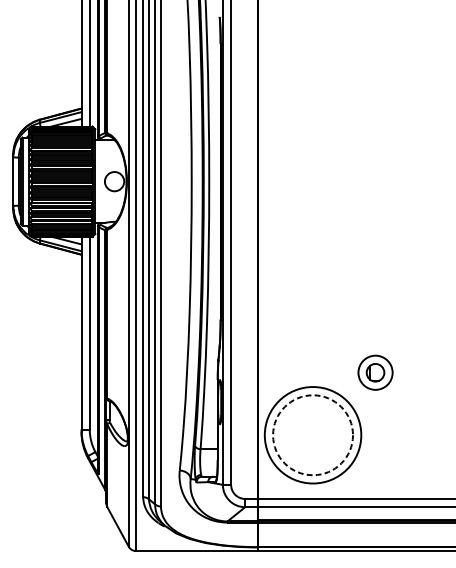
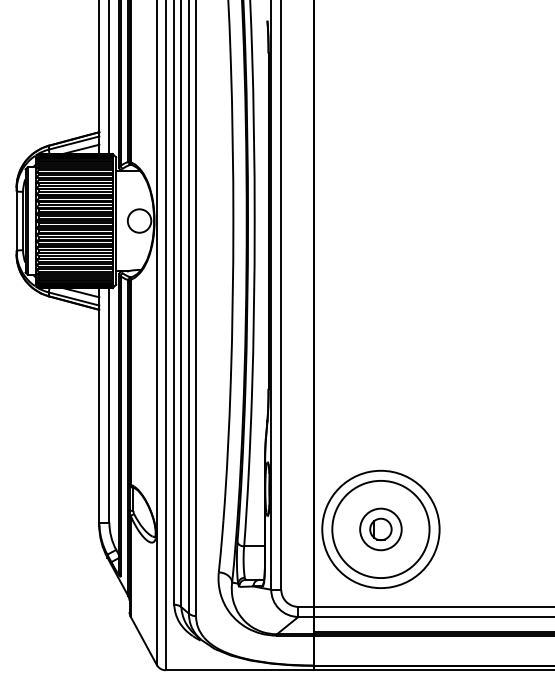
part: (375, 372) -> (380, 529), moved
circle: (312, 435) -> (380, 529), dashed -> solid

